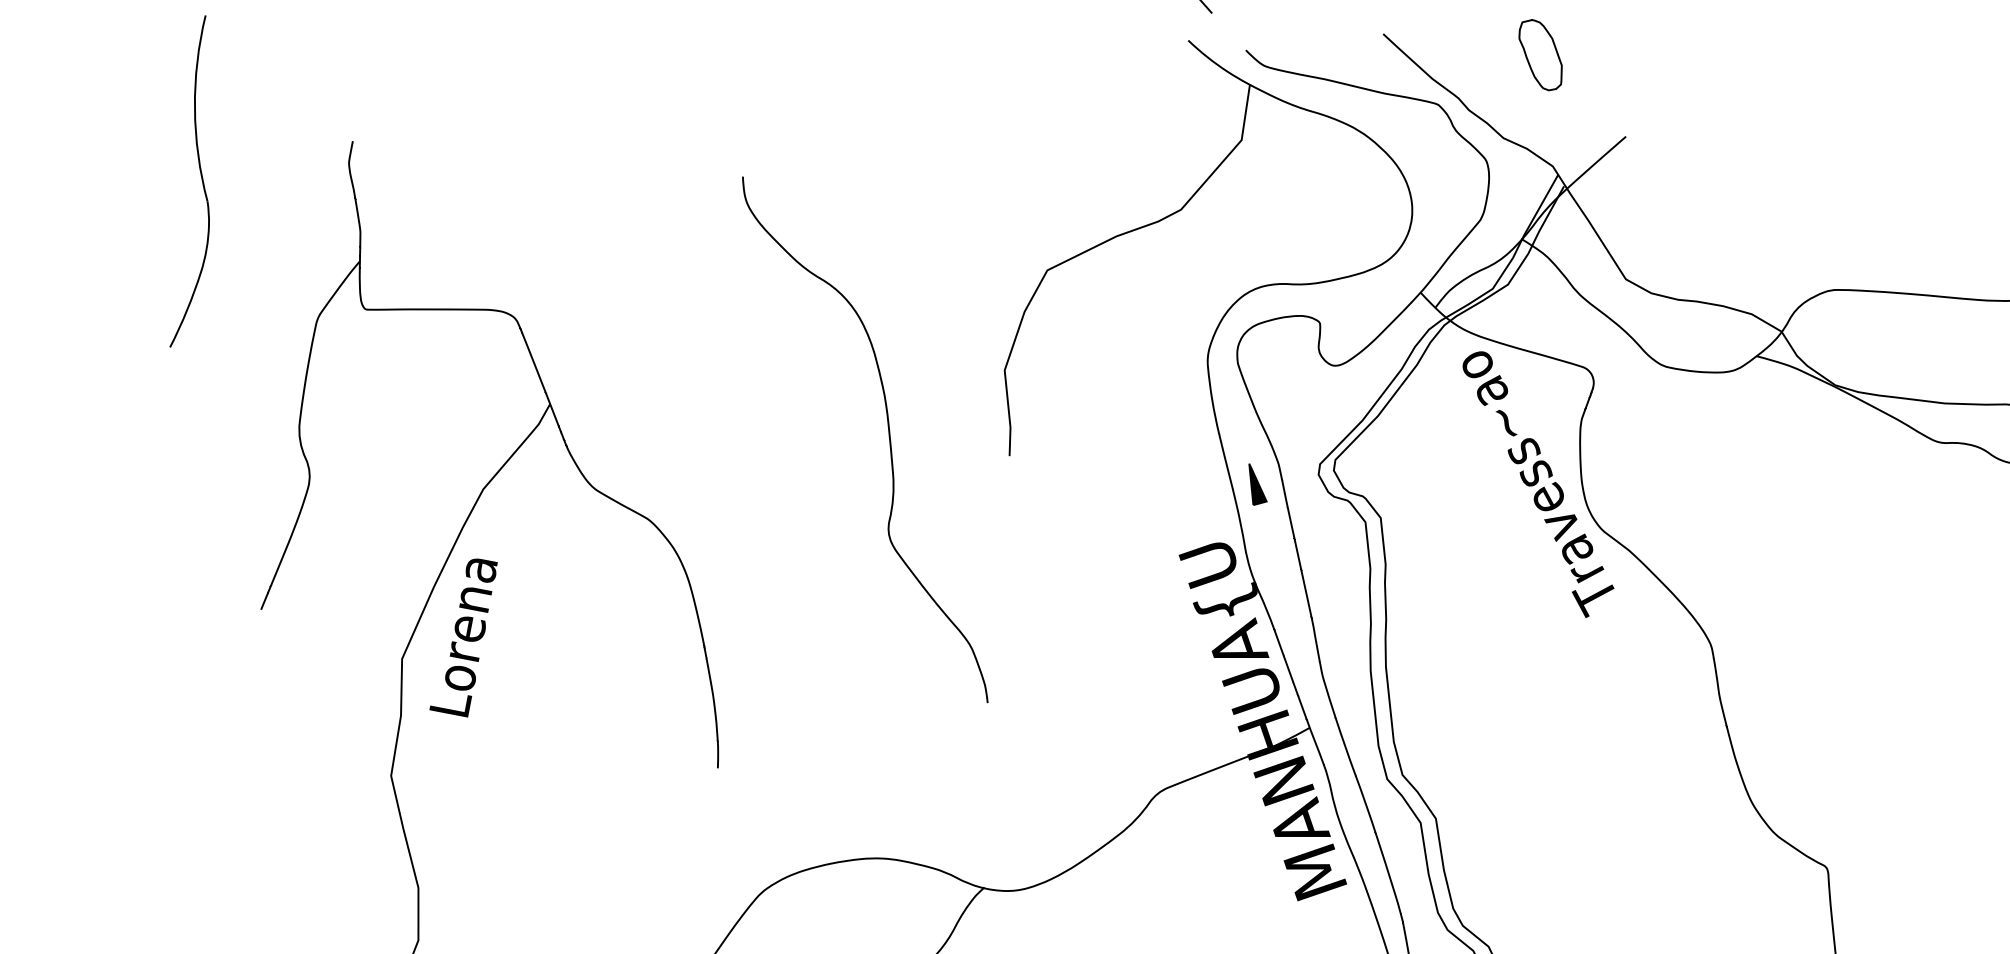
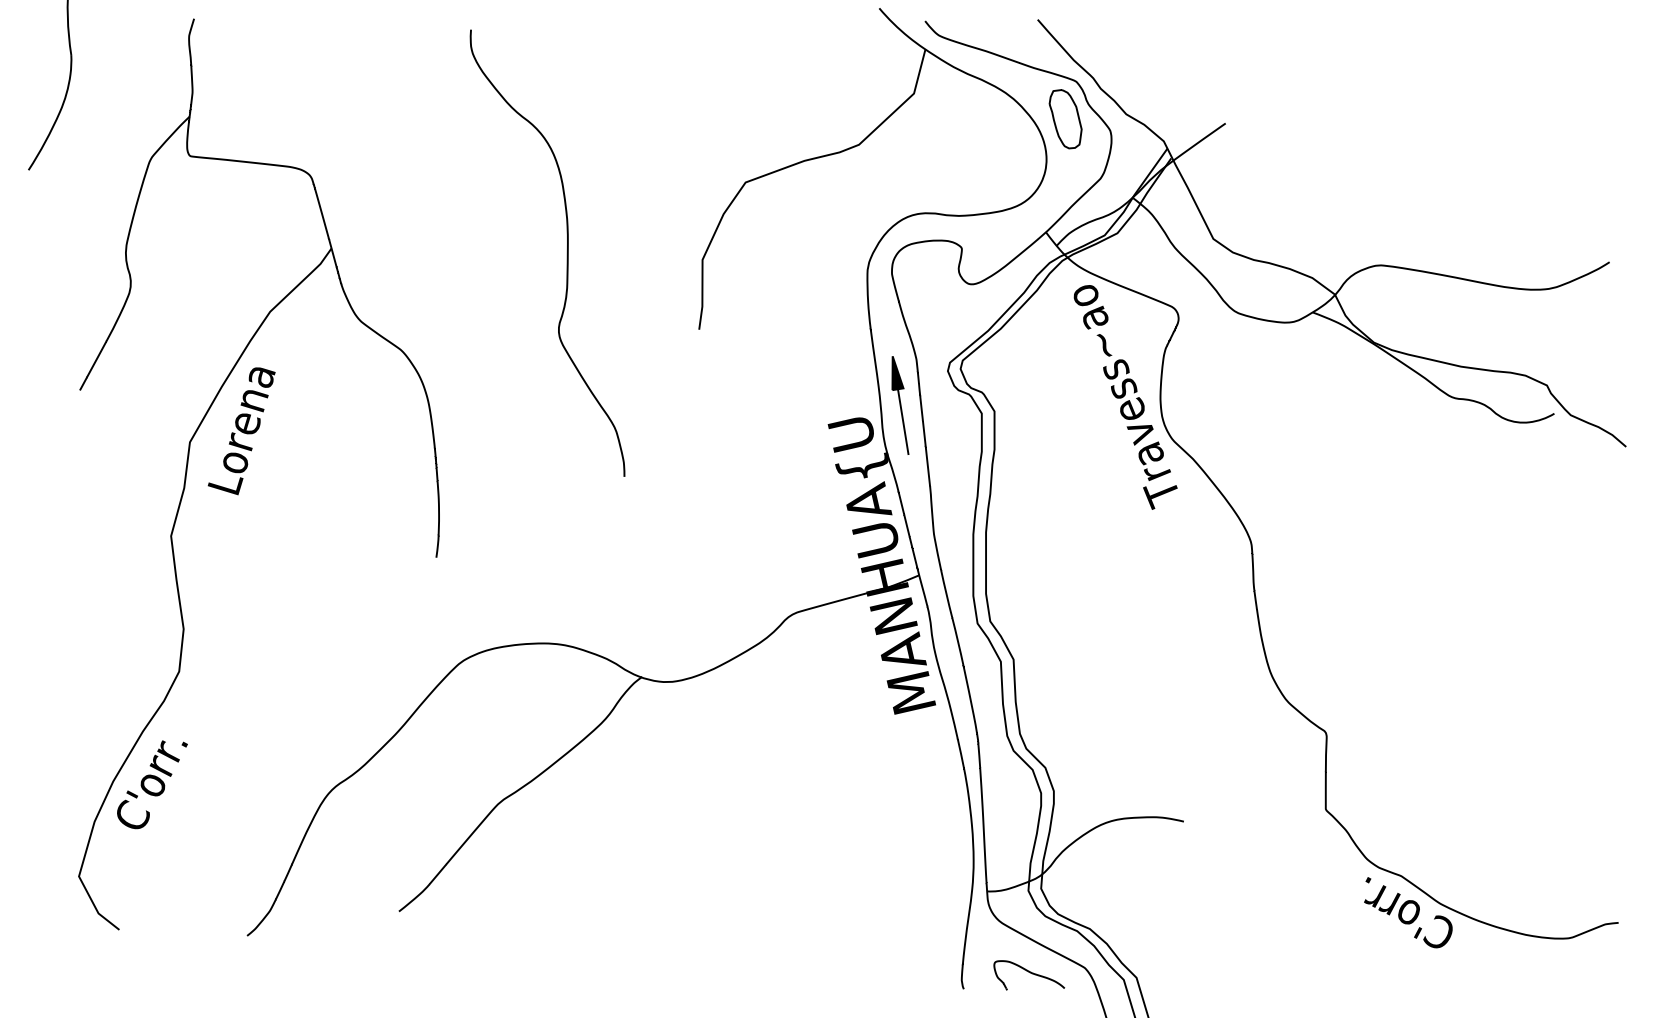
part: (1540, 55) -> (1065, 119), moved
curve: (888, 436) -> (566, 252), moved
line: (1269, 542) -> (902, 421), added

